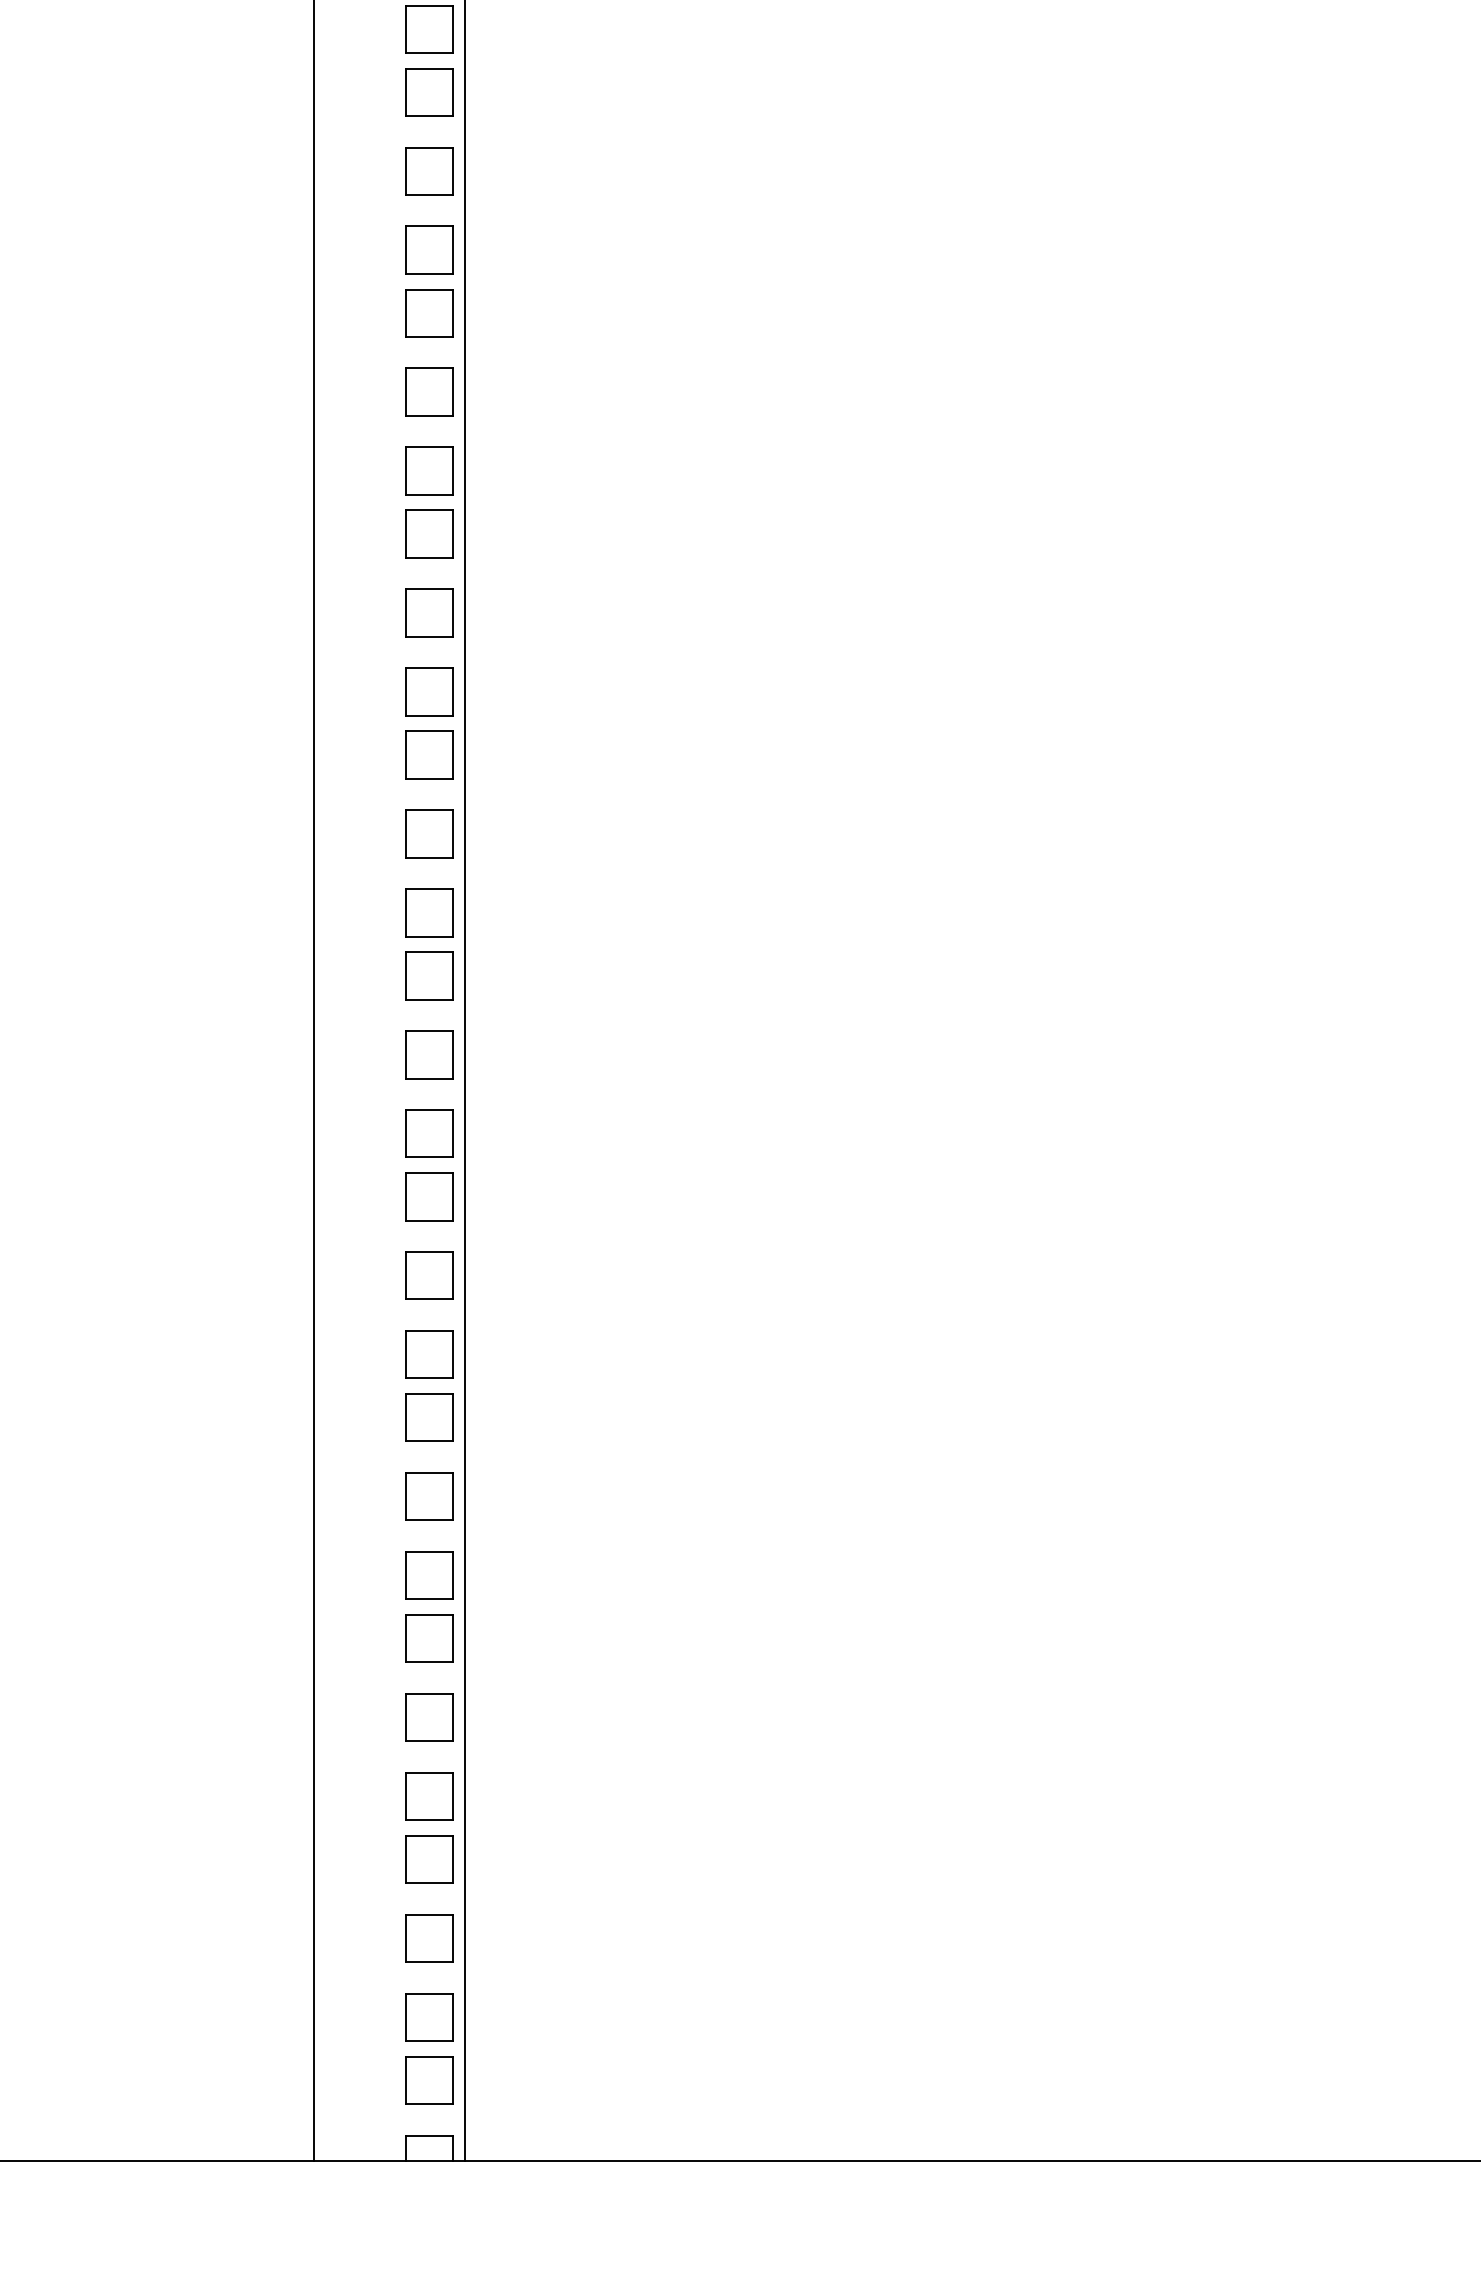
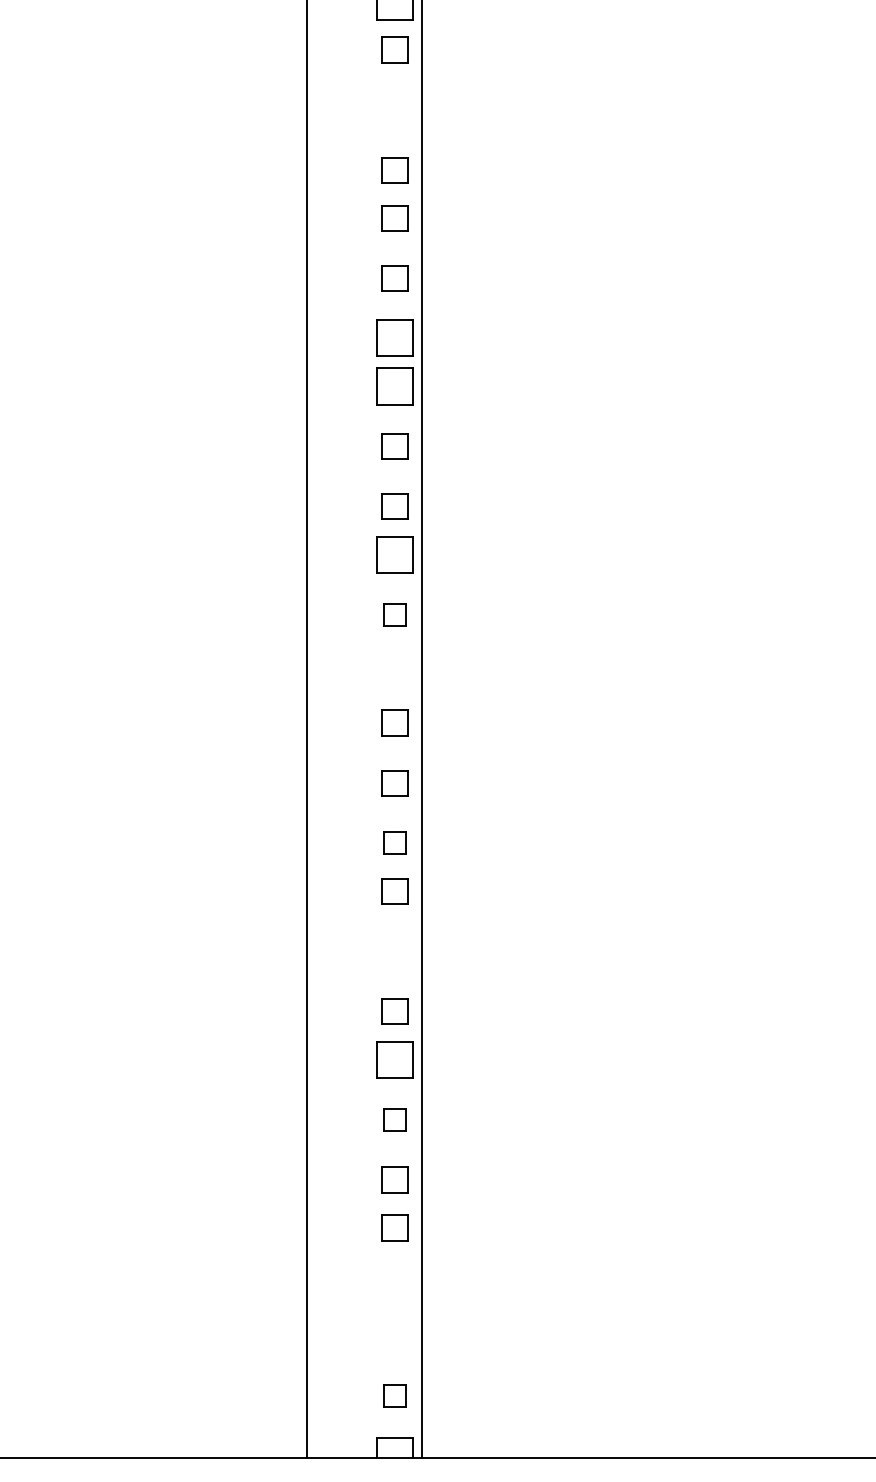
part: (429, 313) -> (394, 50), size x0.7
part: (429, 391) -> (394, 109), removed
part: (429, 470) -> (394, 169), size x0.7
part: (429, 533) -> (394, 217), size x0.7
part: (429, 612) -> (394, 277), size x0.7
part: (429, 833) -> (394, 446), size x0.7
part: (429, 912) -> (394, 506), size x0.7
part: (429, 1054) -> (394, 614), size x0.6
part: (429, 1133) -> (394, 674), removed
part: (429, 1196) -> (394, 722), size x0.7
part: (429, 1275) -> (394, 782), size x0.7
part: (429, 1354) -> (394, 843), size x0.6
part: (429, 1417) -> (394, 891), size x0.7
part: (429, 1496) -> (394, 951), removed
part: (429, 1575) -> (394, 1011), size x0.7
part: (429, 1717) -> (394, 1119), size x0.6
part: (429, 1796) -> (394, 1179), size x0.7
part: (429, 1859) -> (394, 1227), size x0.7
part: (429, 1938) -> (394, 1288), removed
part: (429, 2017) -> (394, 1348), removed
part: (429, 2080) -> (394, 1396), size x0.6

